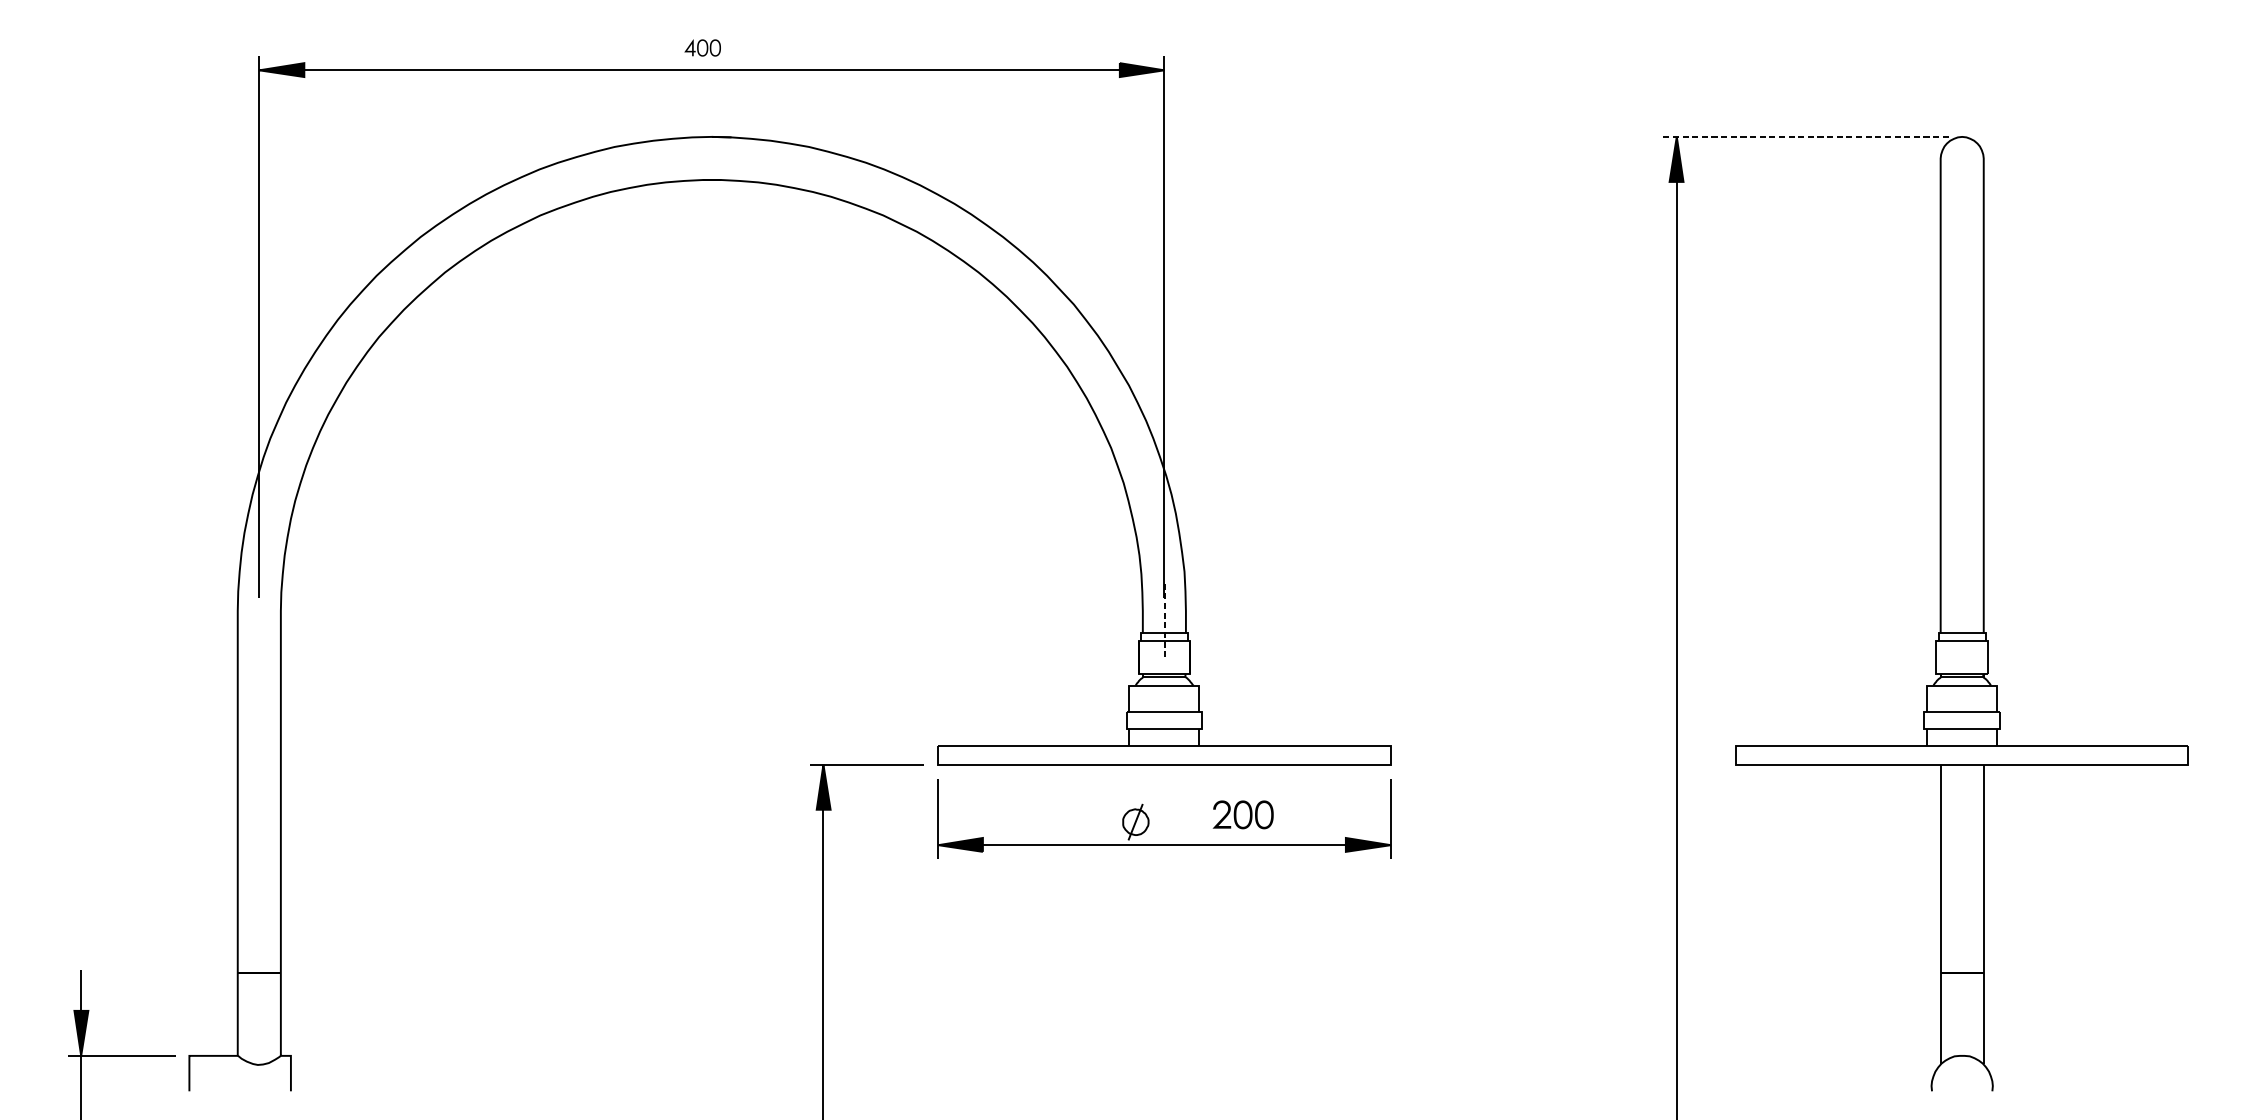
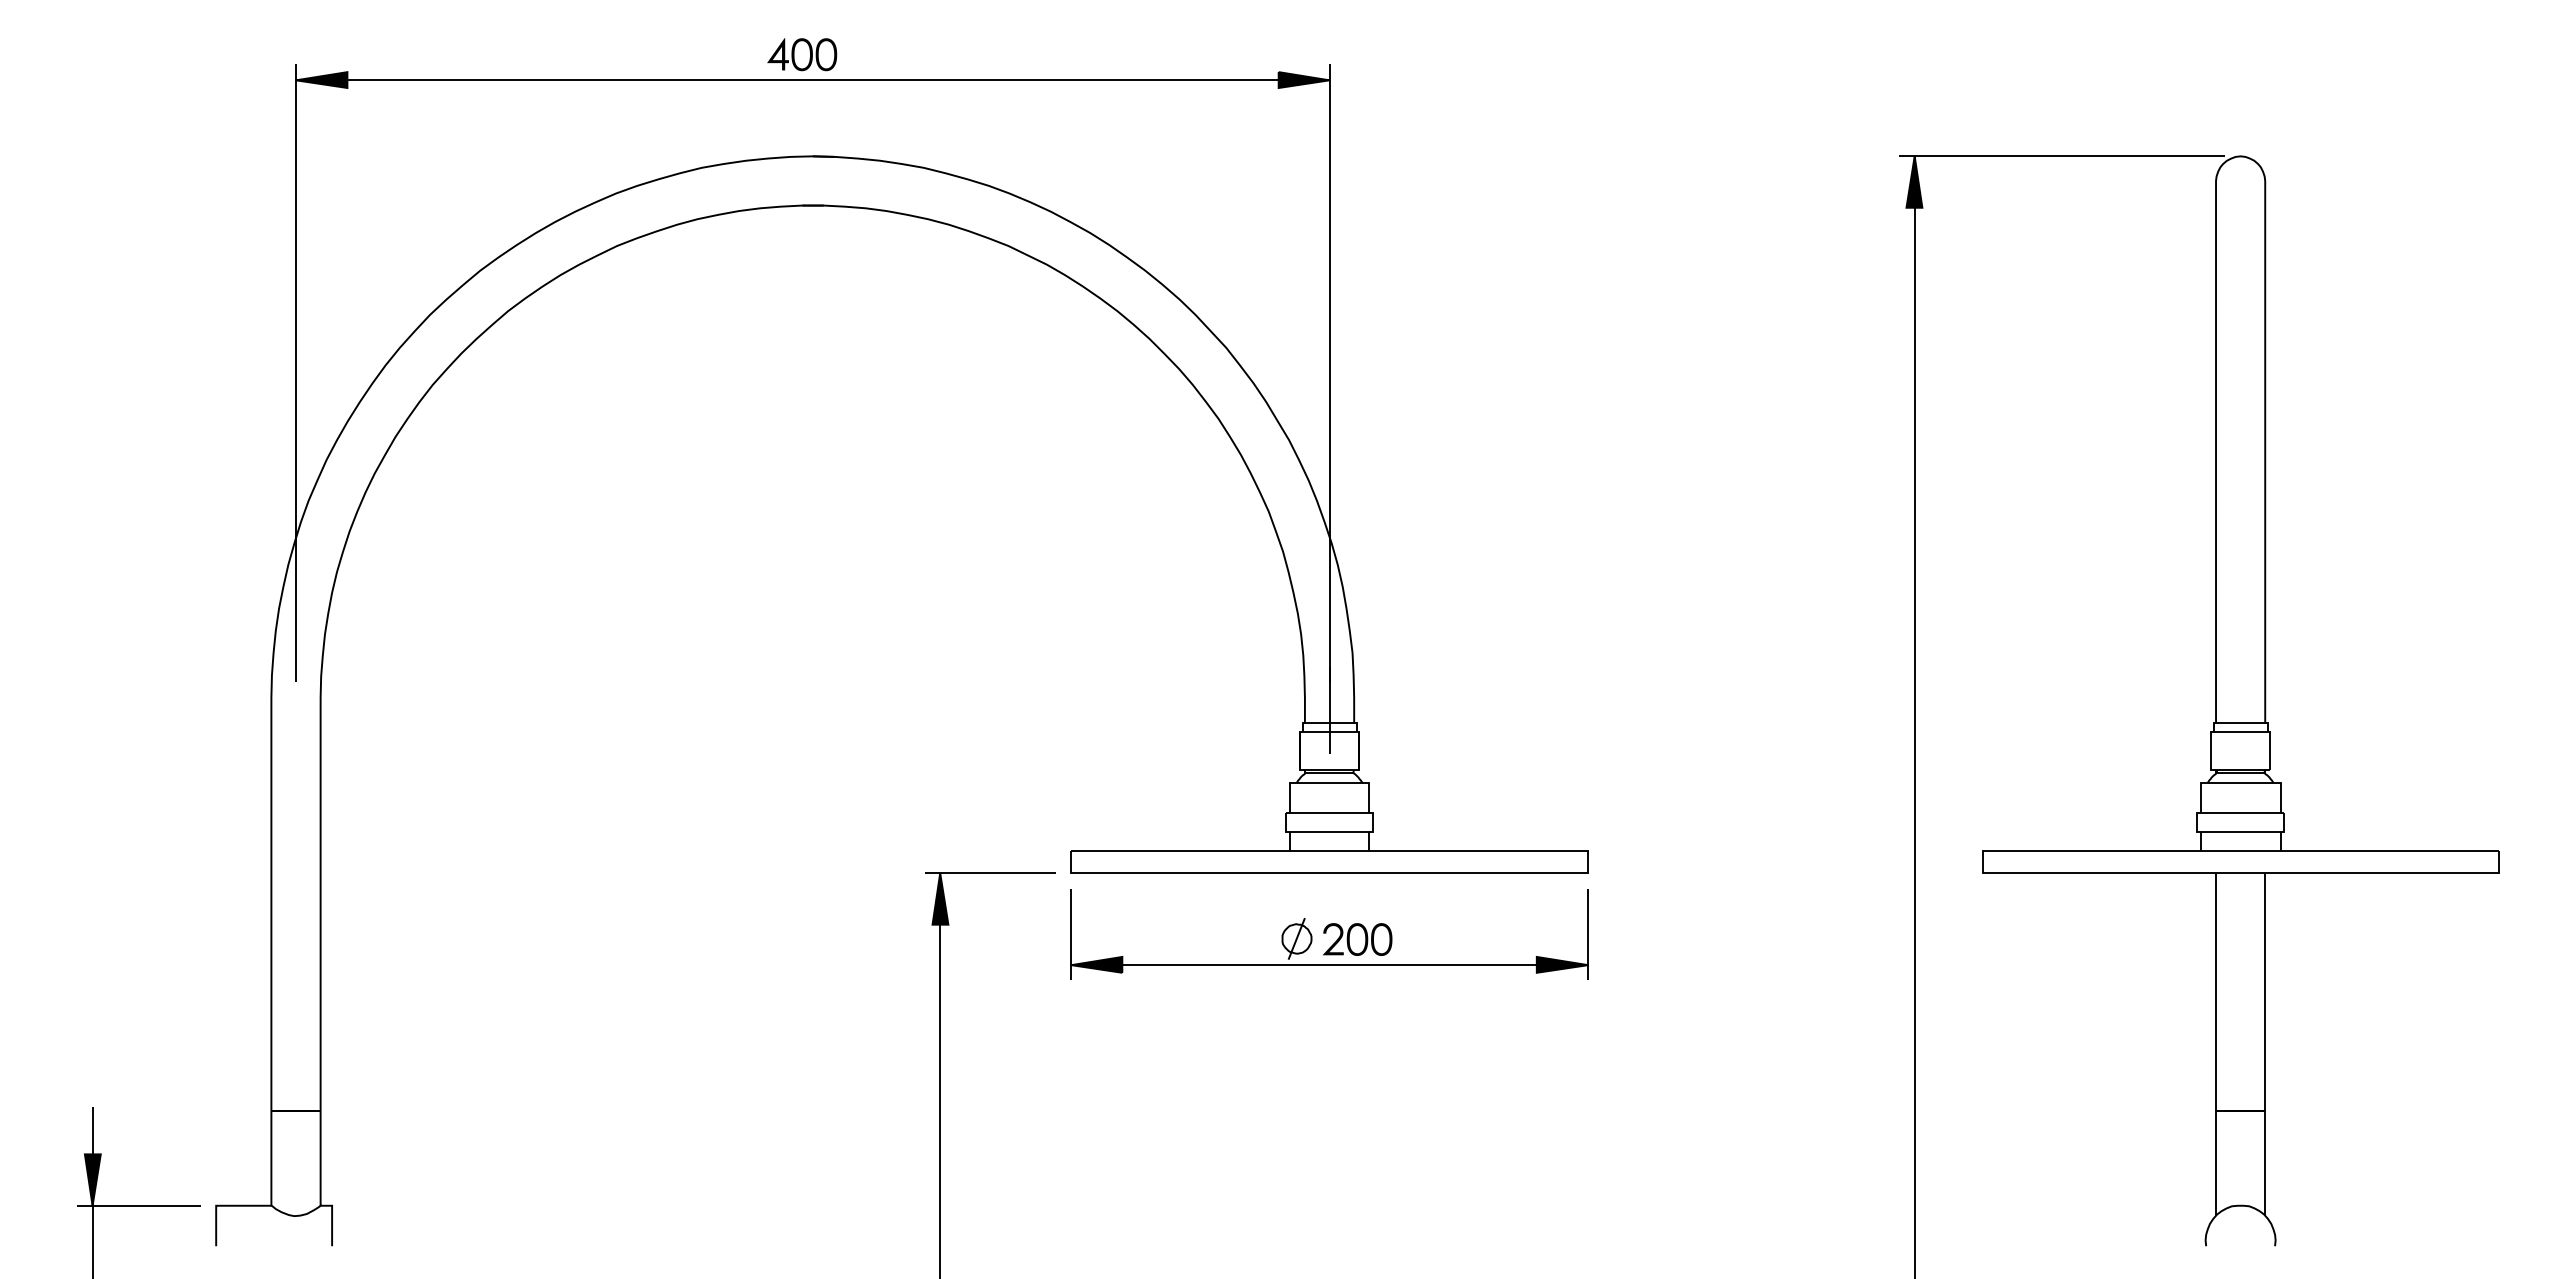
part: (702, 47) -> (802, 54), size x1.67
line: (1805, 137) -> (2061, 156), dashed -> solid
line: (1164, 622) -> (1329, 710), dashed -> solid
part: (1243, 814) -> (1357, 939), moved

